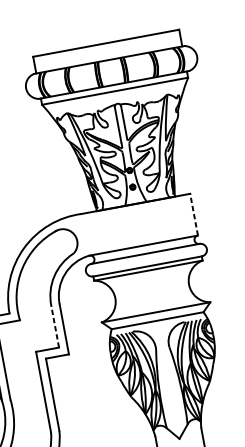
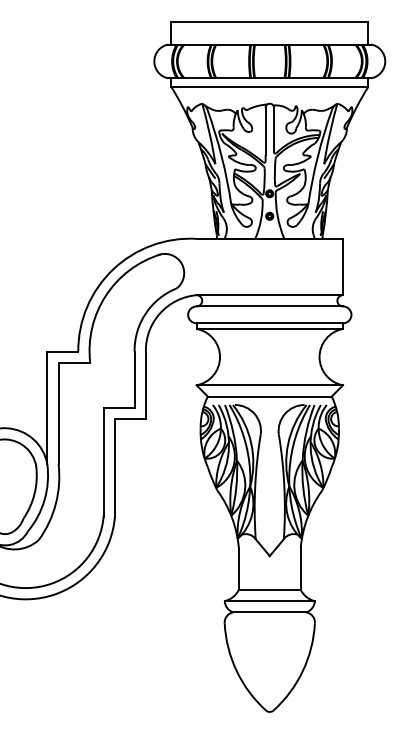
line: (194, 214) -> (343, 266), dashed -> solid
line: (55, 326) -> (134, 379), dashed -> solid

